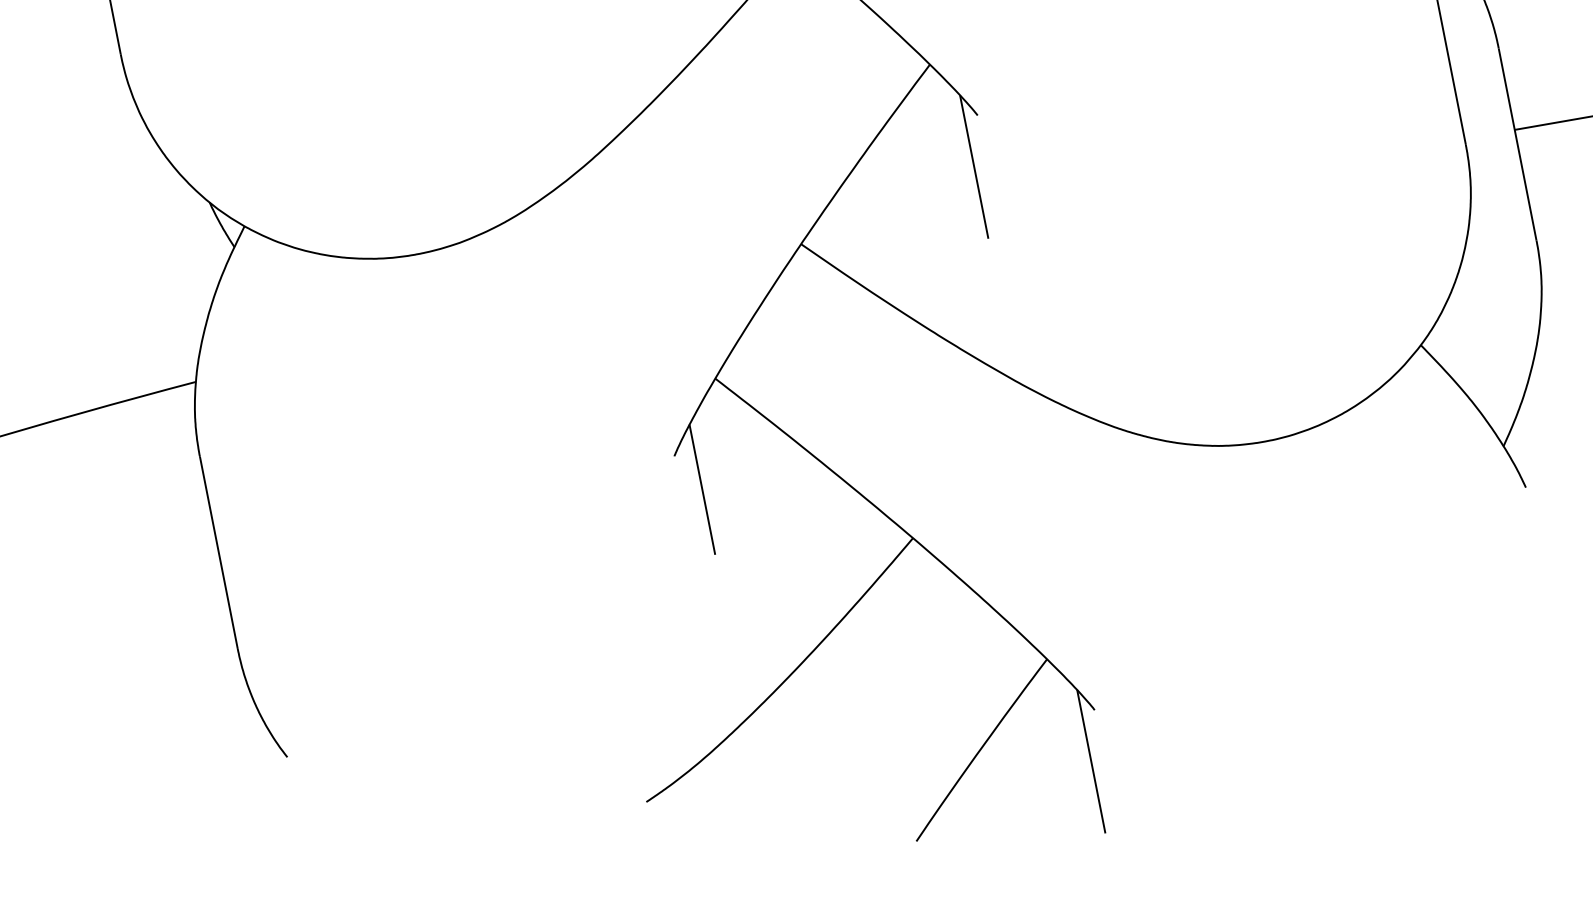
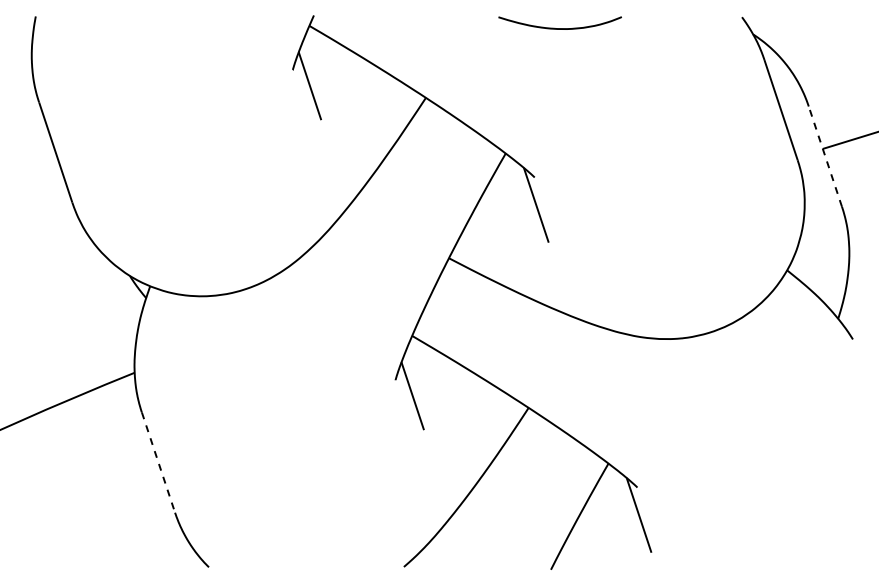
line: (1517, 144) -> (825, 156), solid -> dashed
line: (218, 552) -> (158, 462), solid -> dashed

